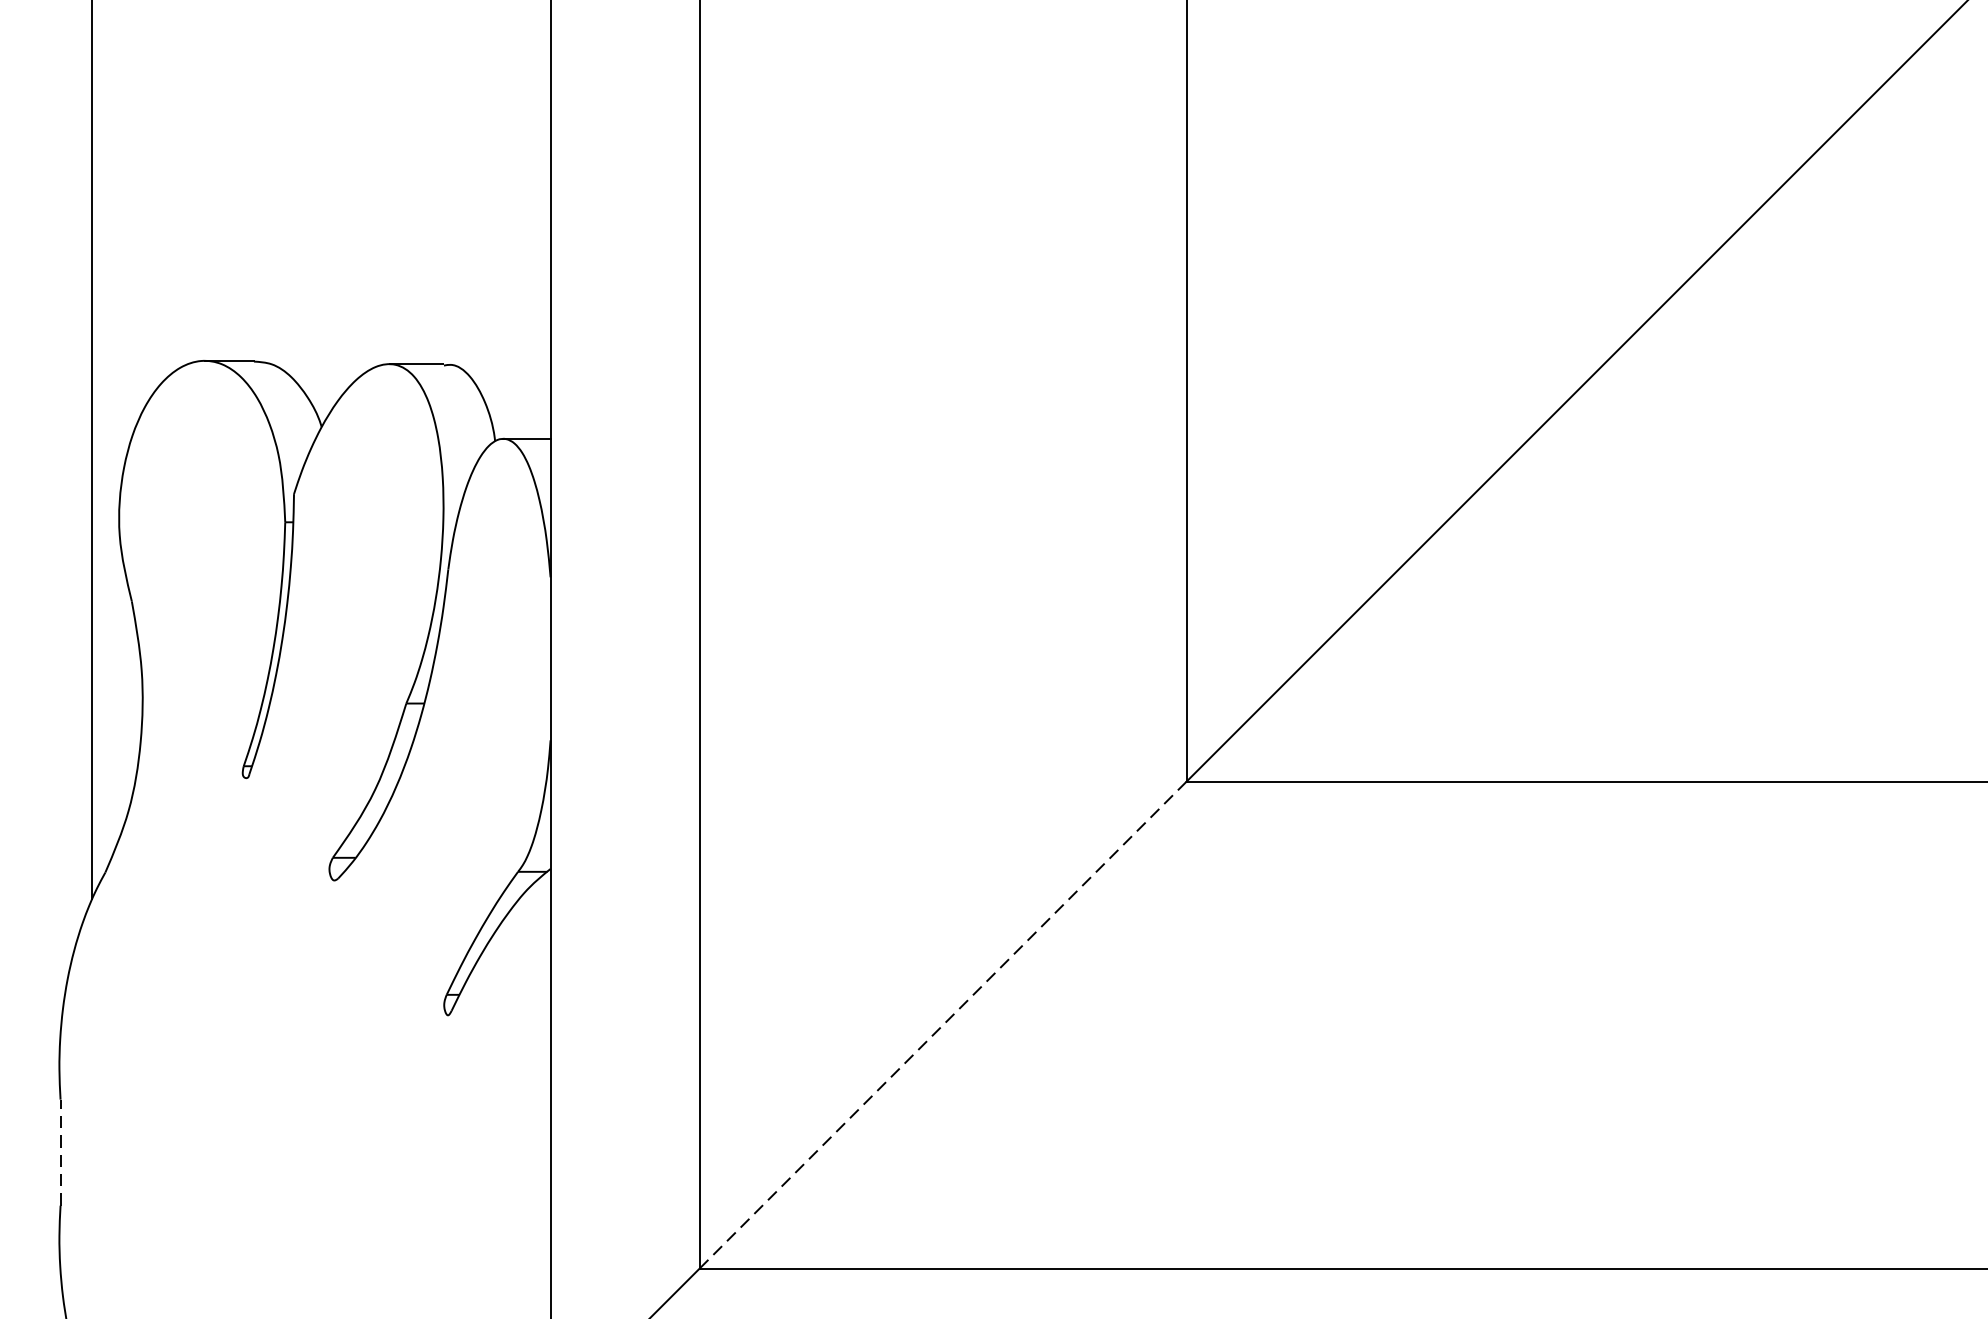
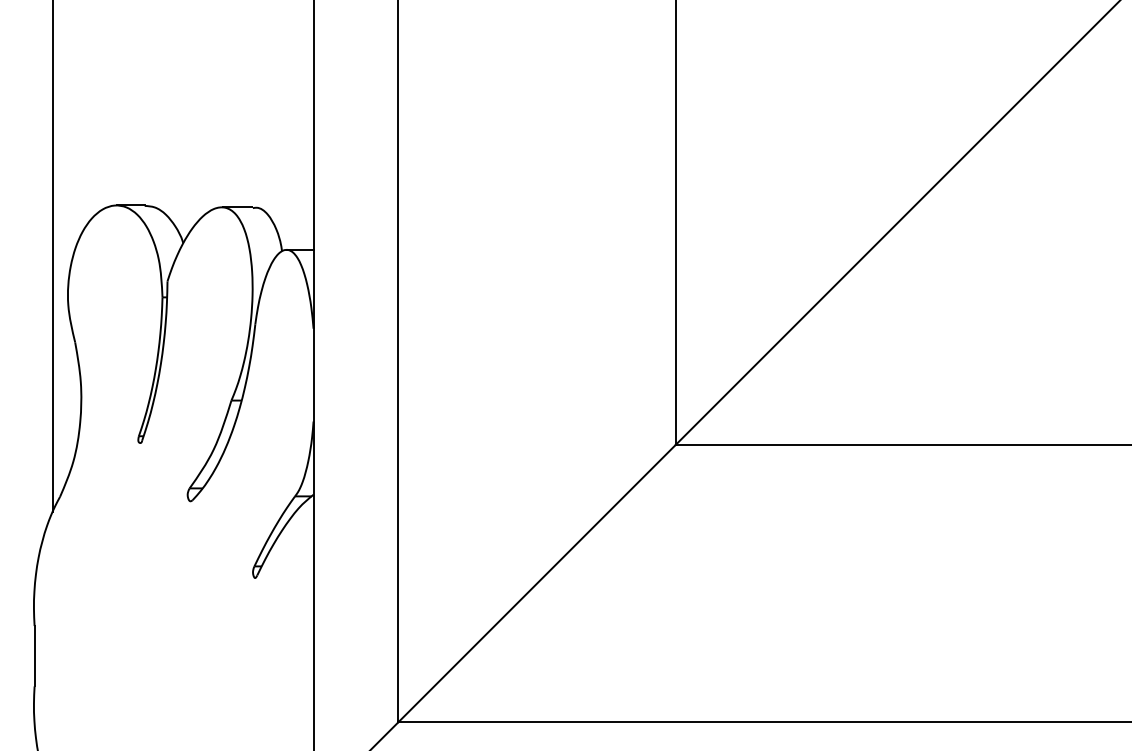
line: (943, 1024) -> (537, 583), dashed -> solid
line: (60, 1151) -> (34, 655), dashed -> solid

